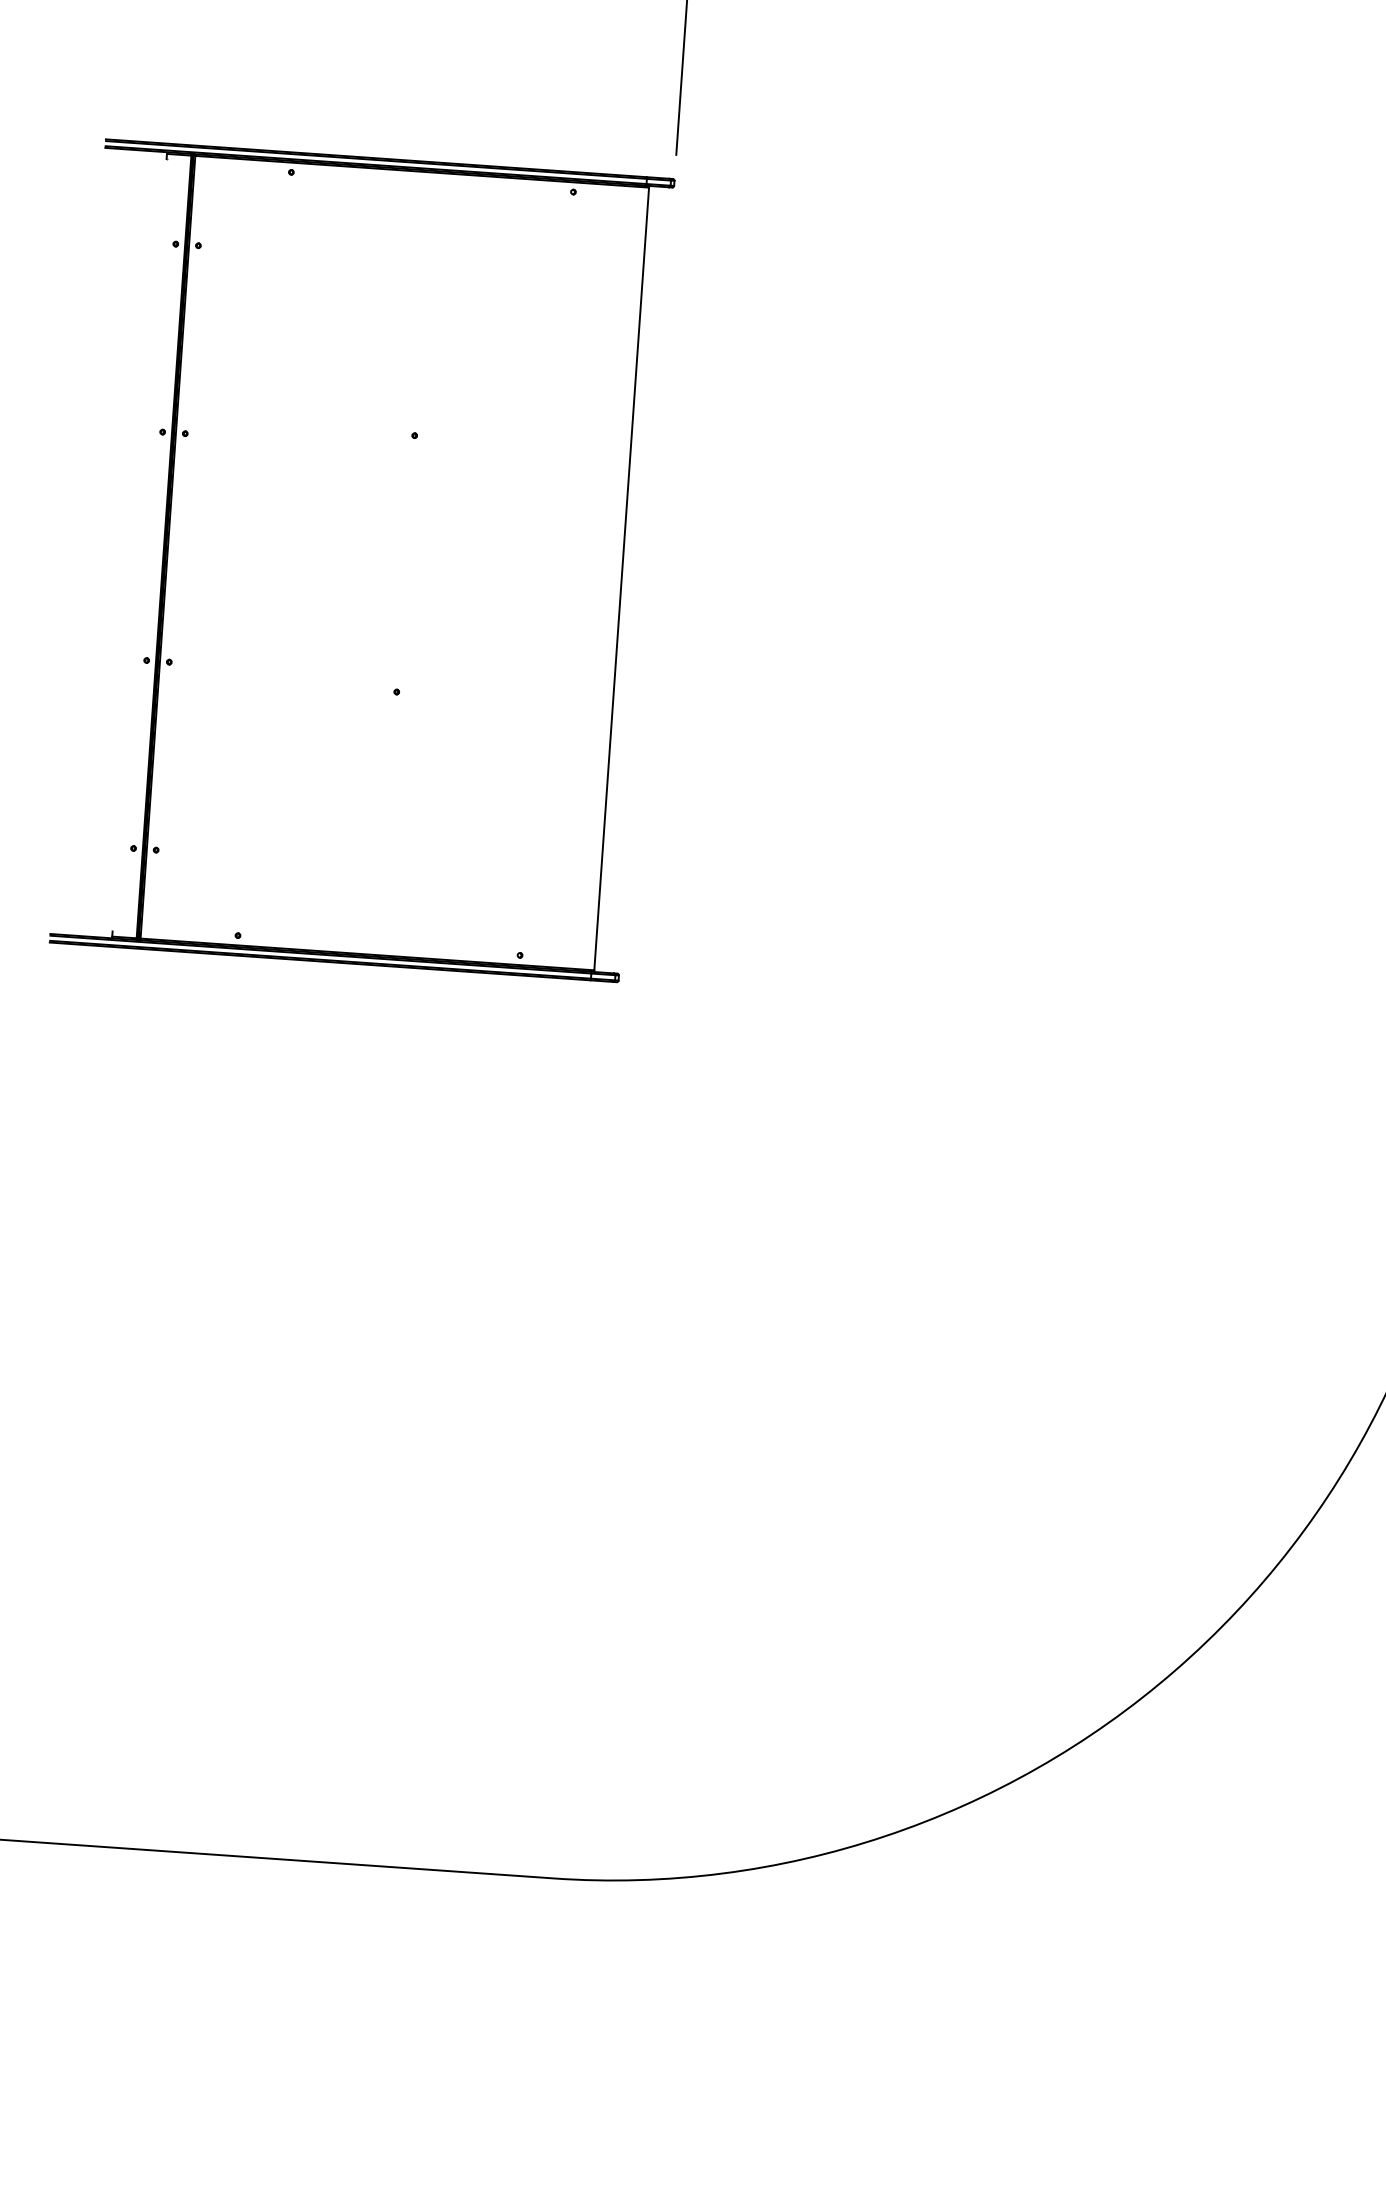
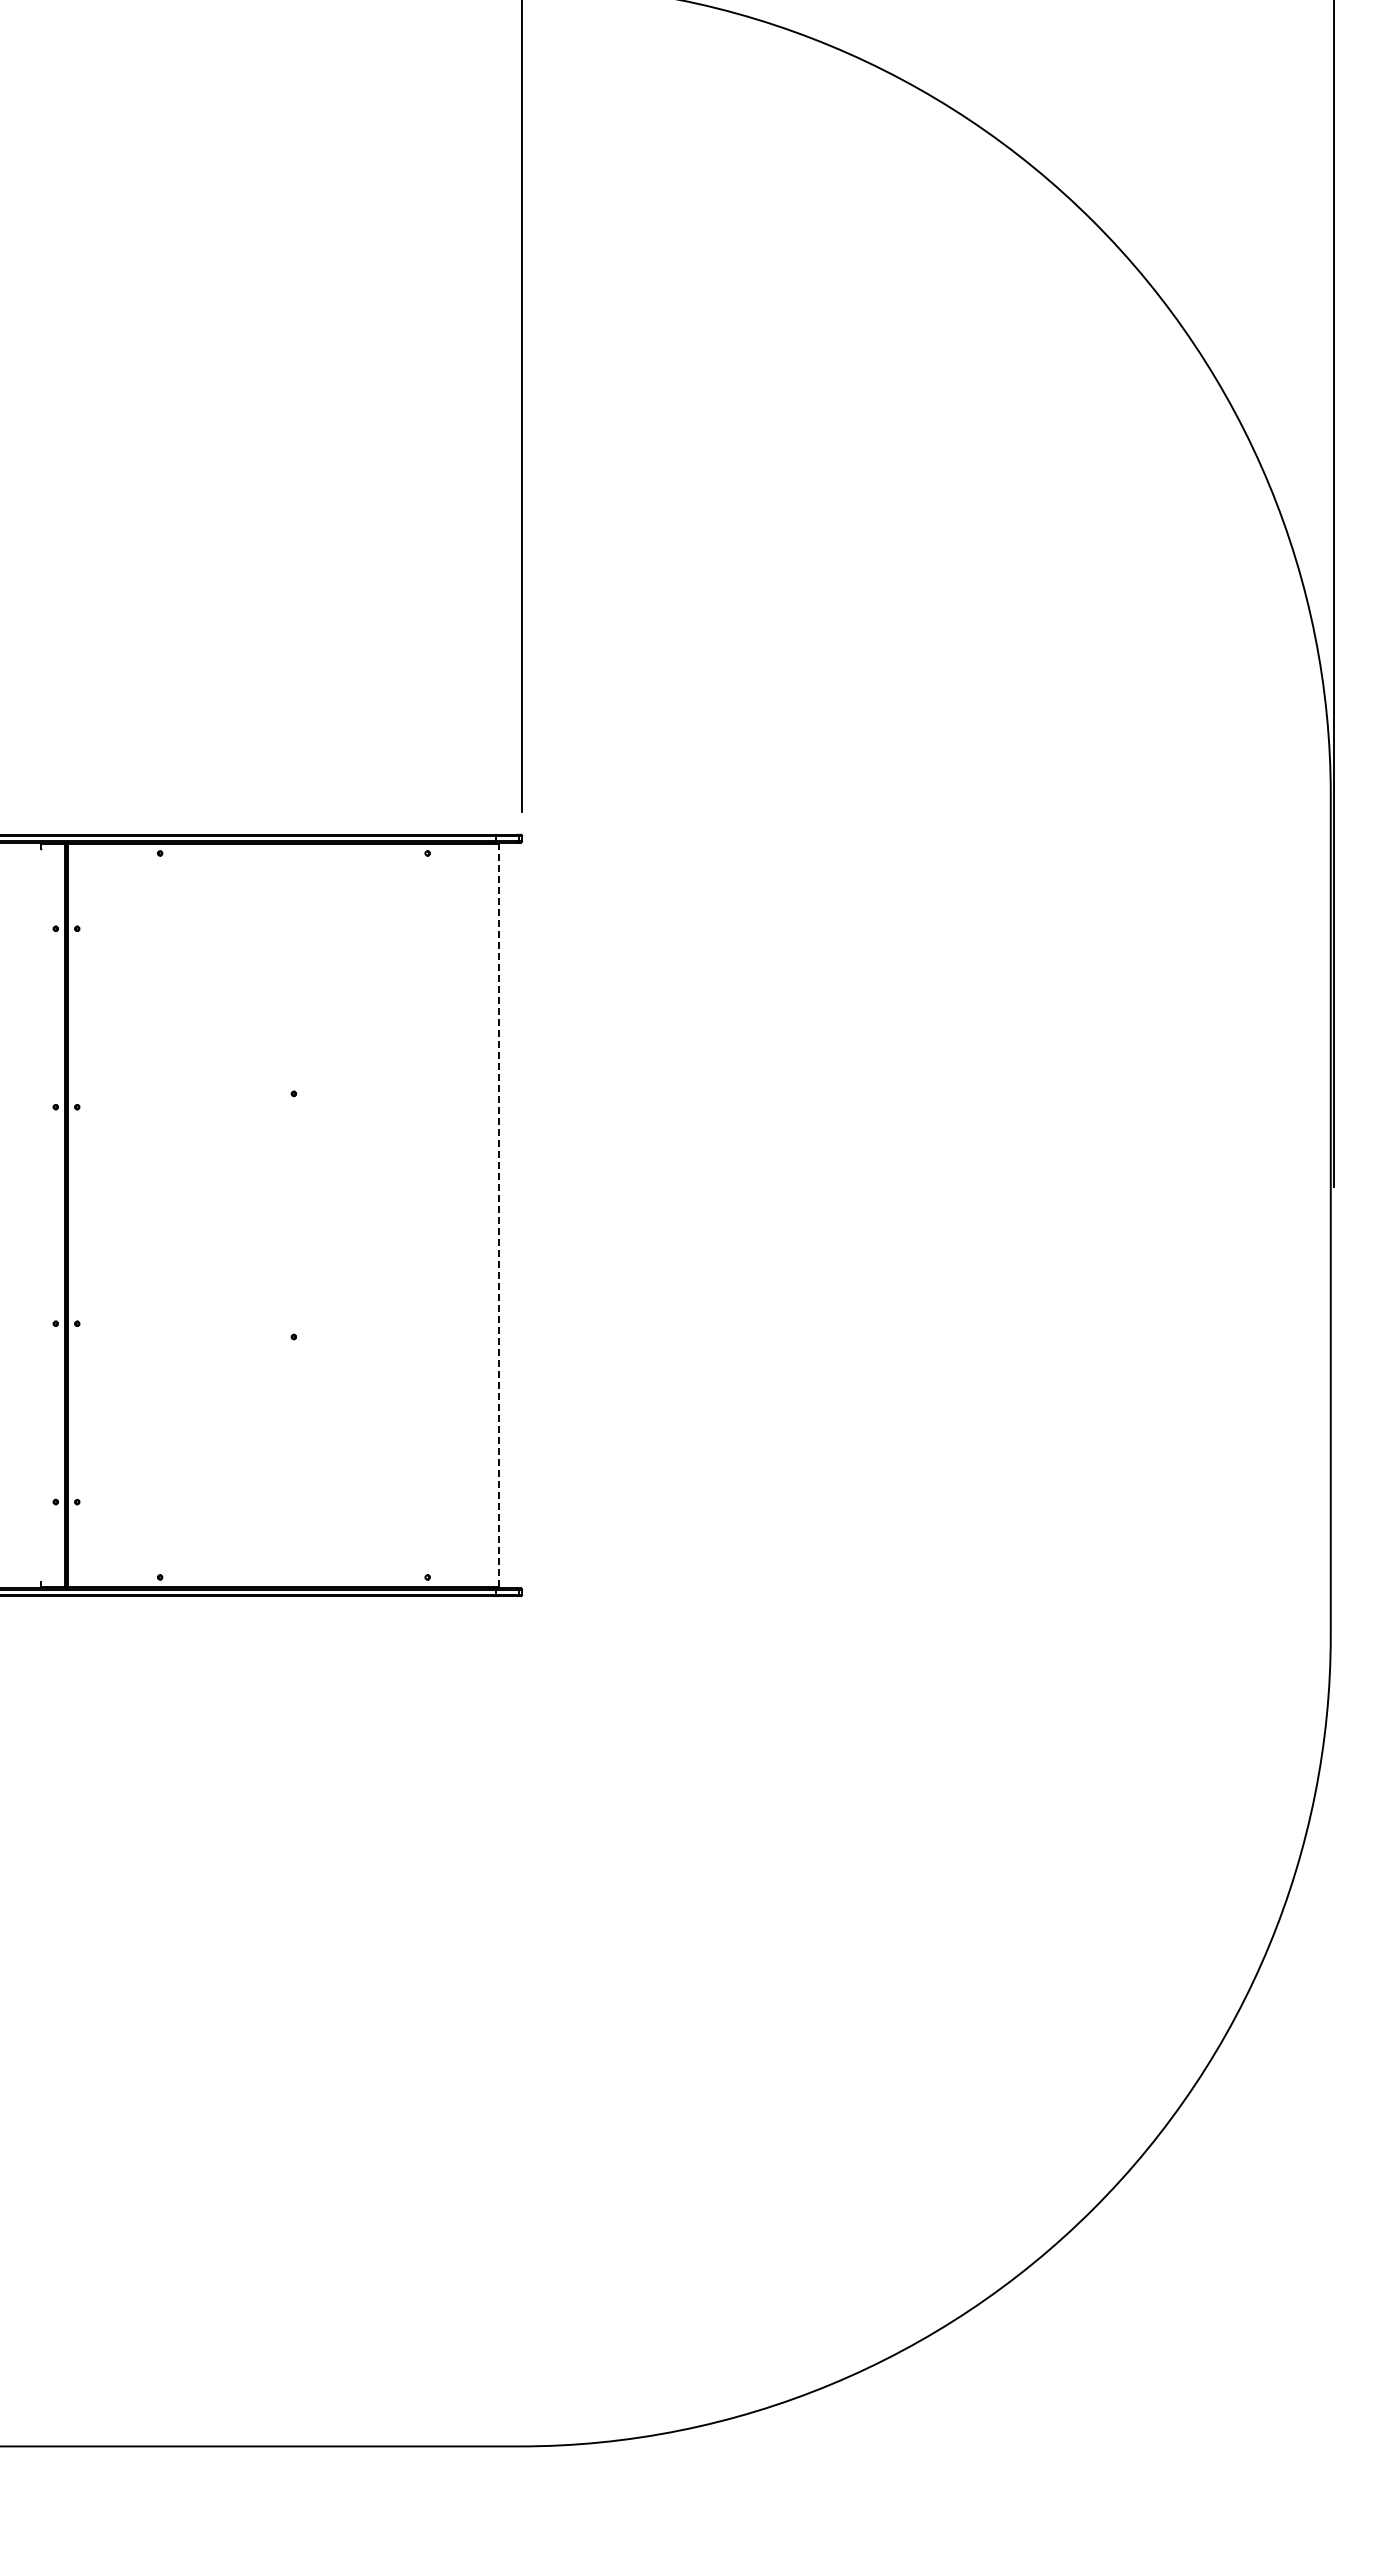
line: (621, 577) -> (498, 1214), solid -> dashed

